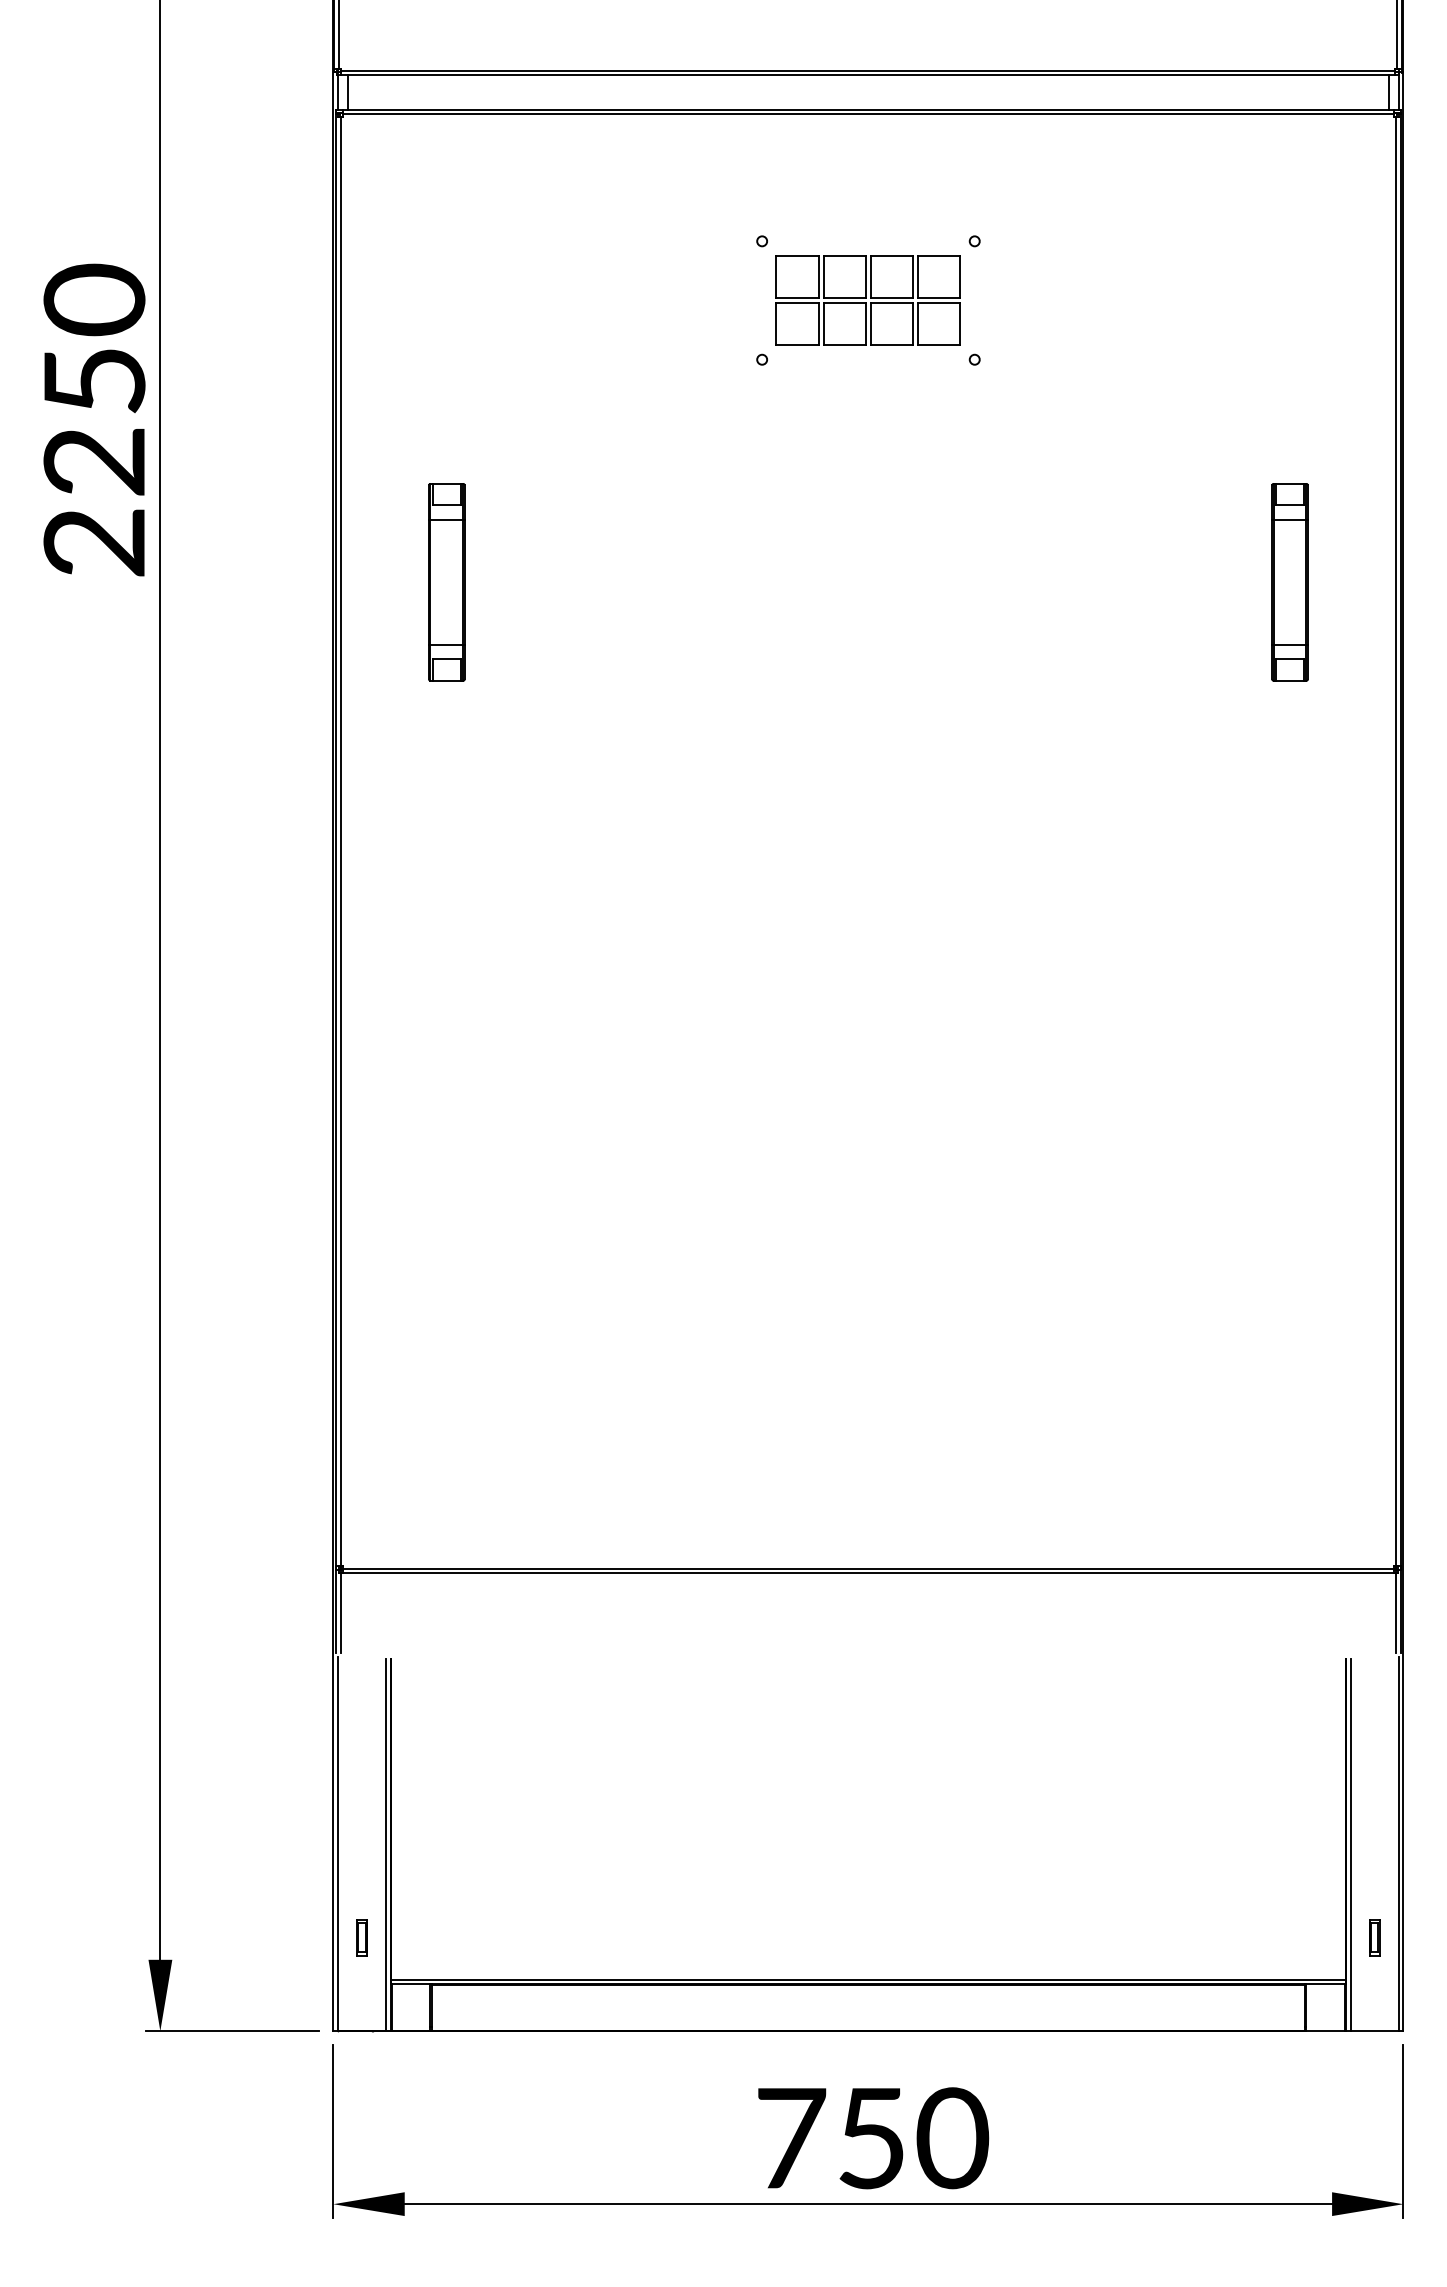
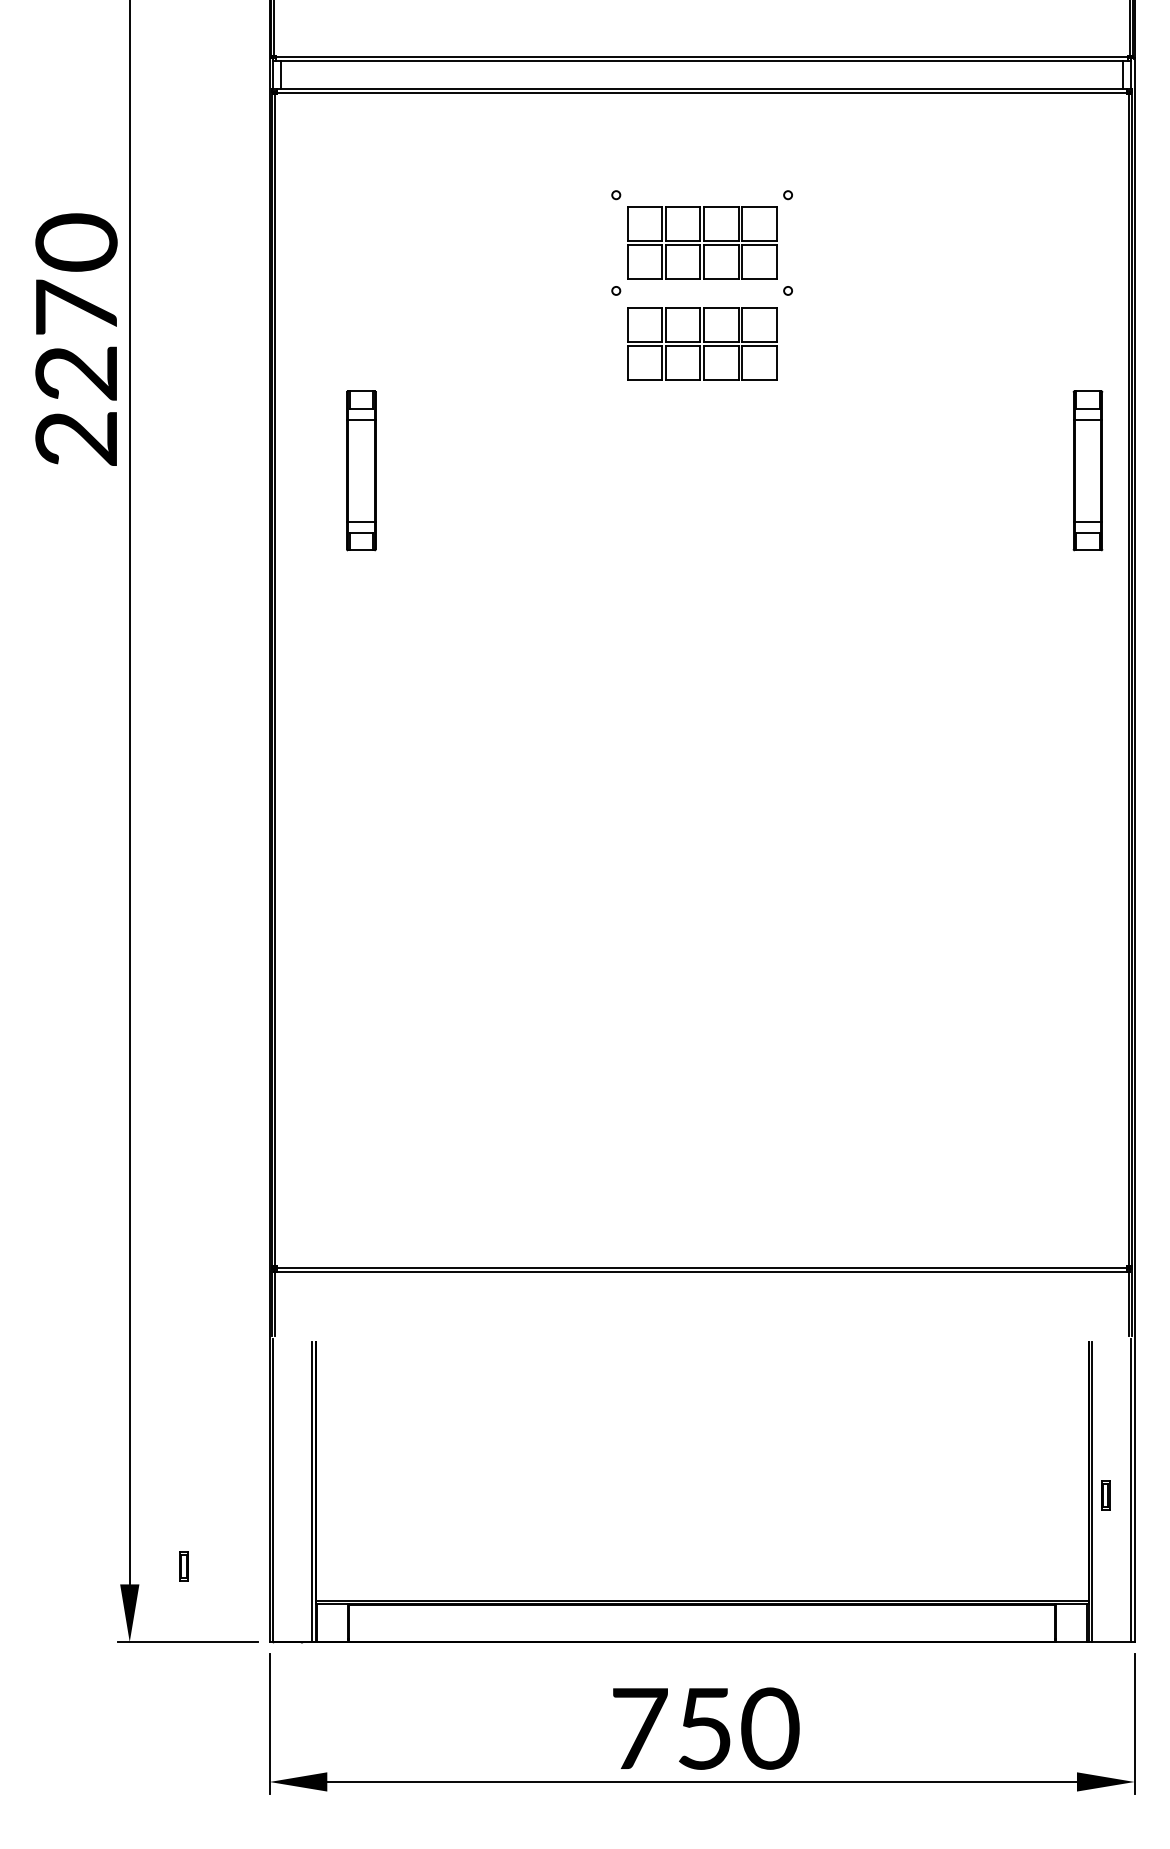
text: (94, 379) -> (76, 306), 2250 -> 2270
part: (868, 424) -> (702, 343), added
part: (1289, 581) -> (1087, 470), moved
part: (361, 1937) -> (183, 1566), moved
part: (1374, 1937) -> (1105, 1495), moved

